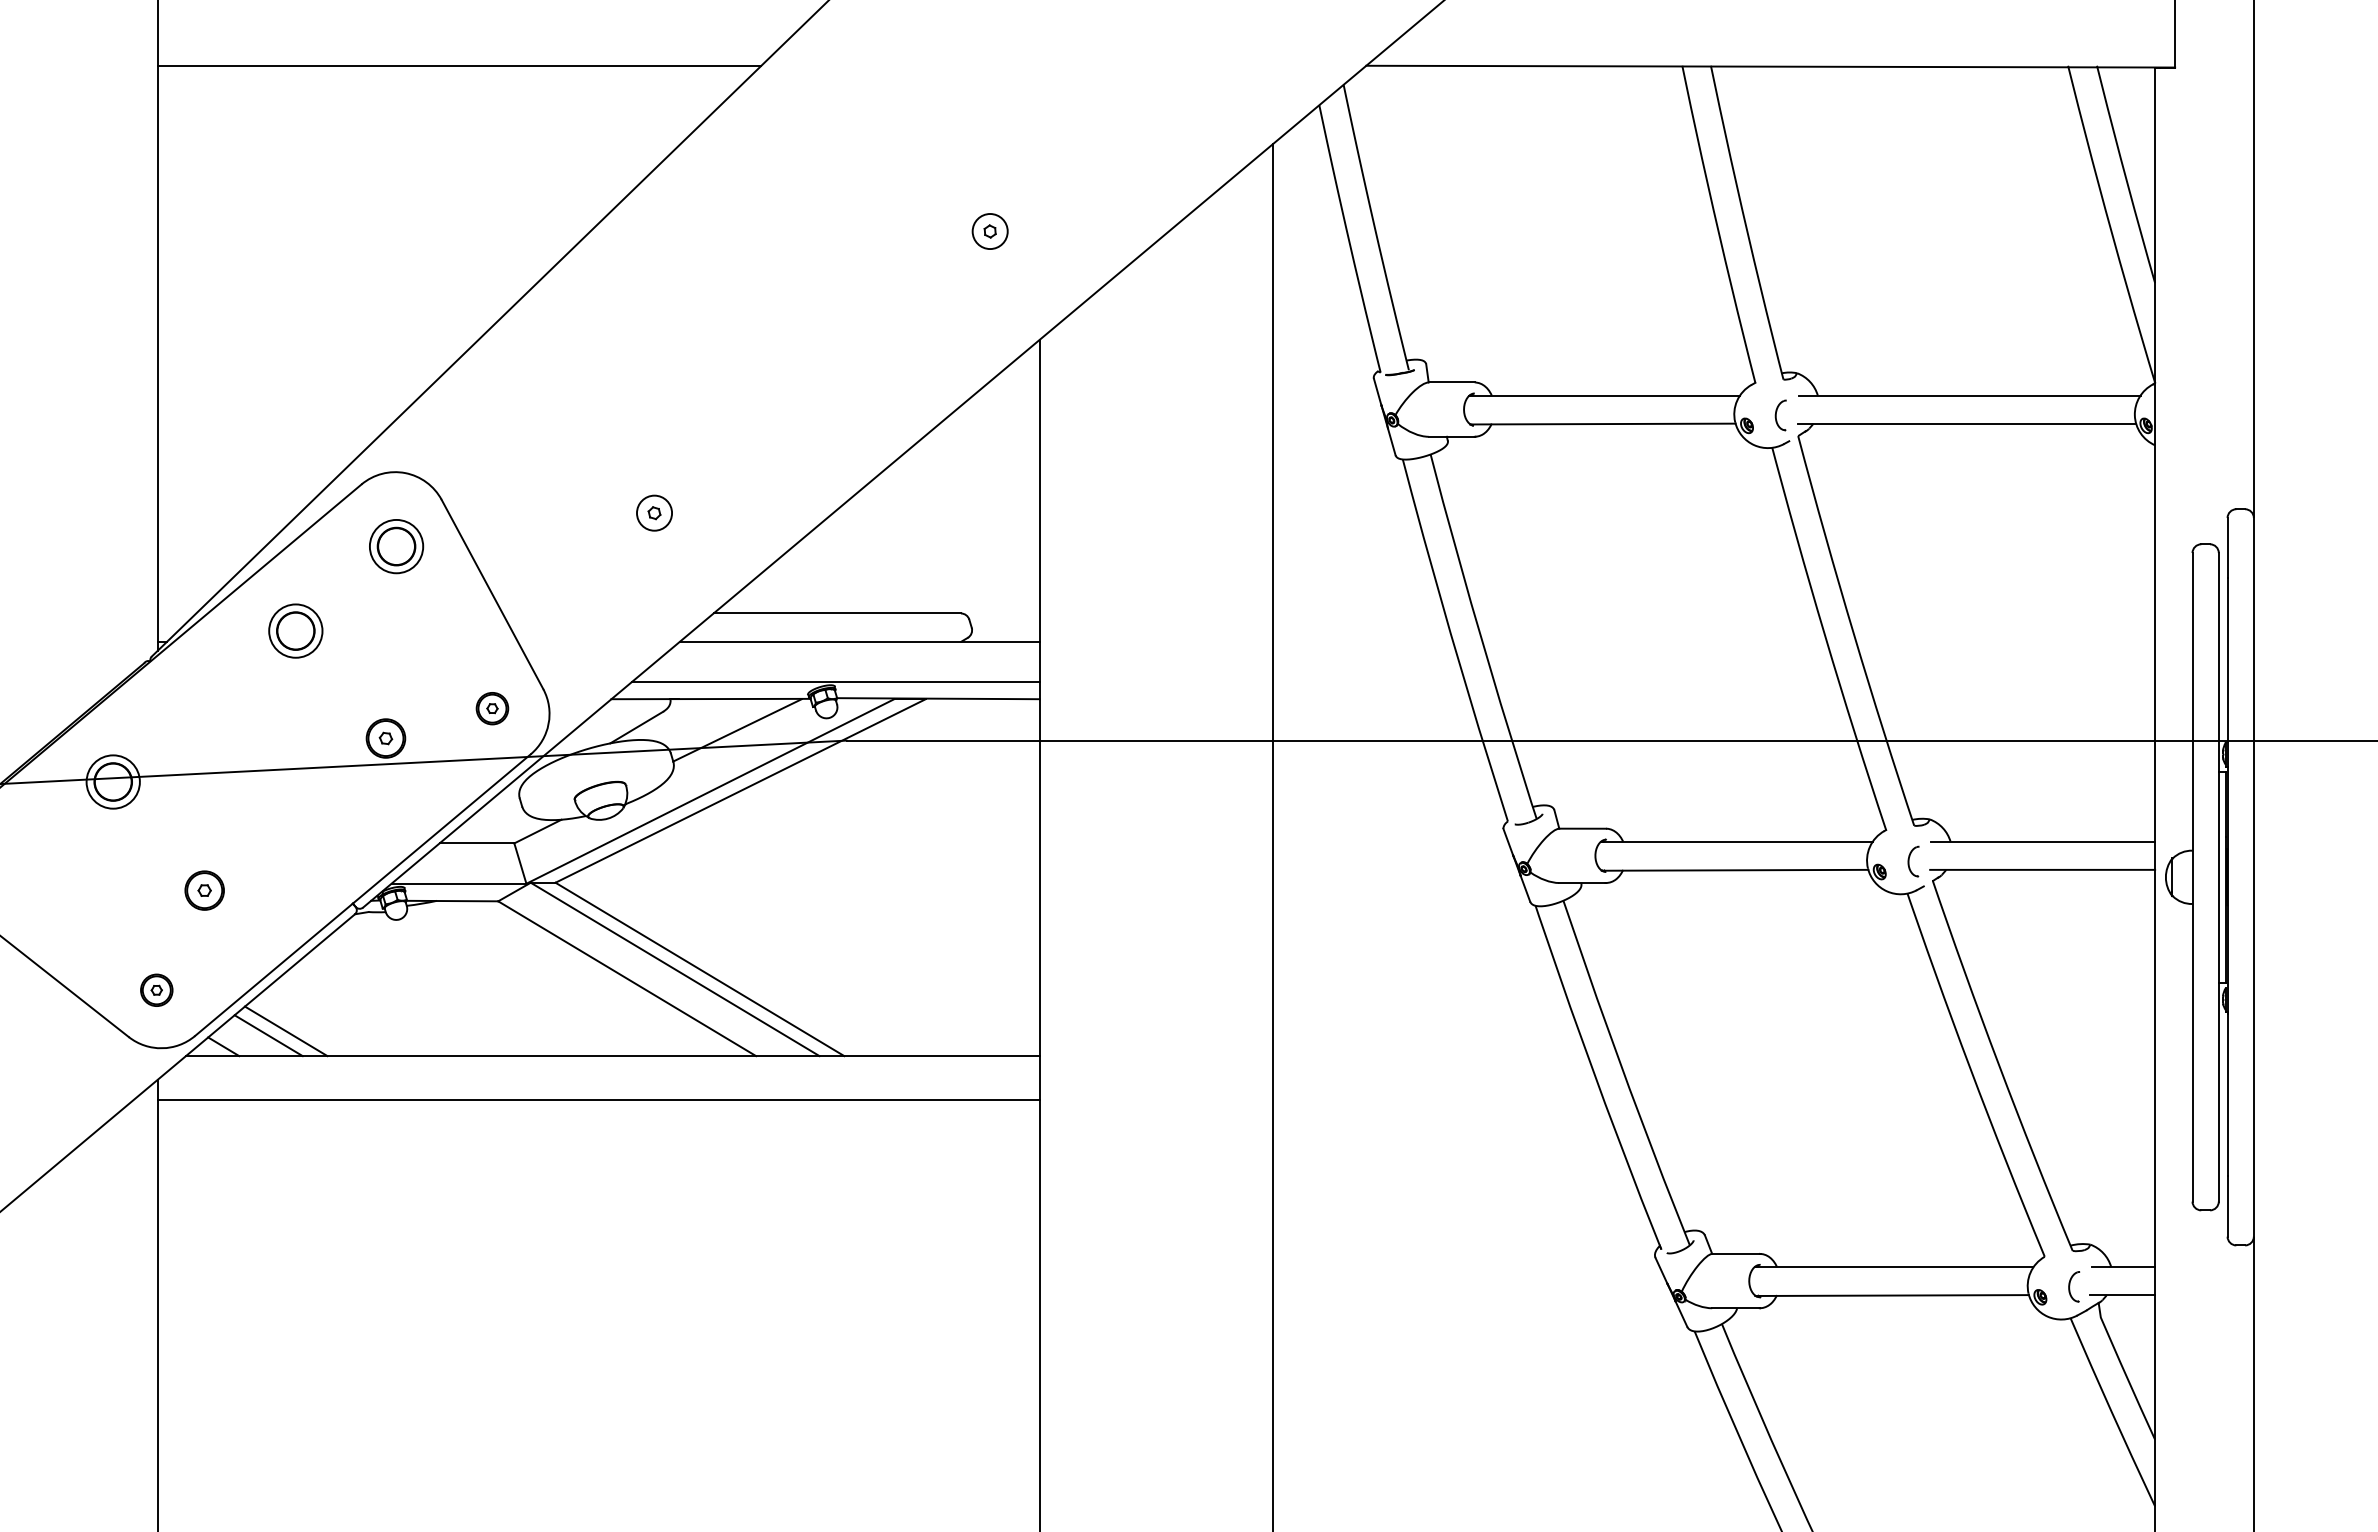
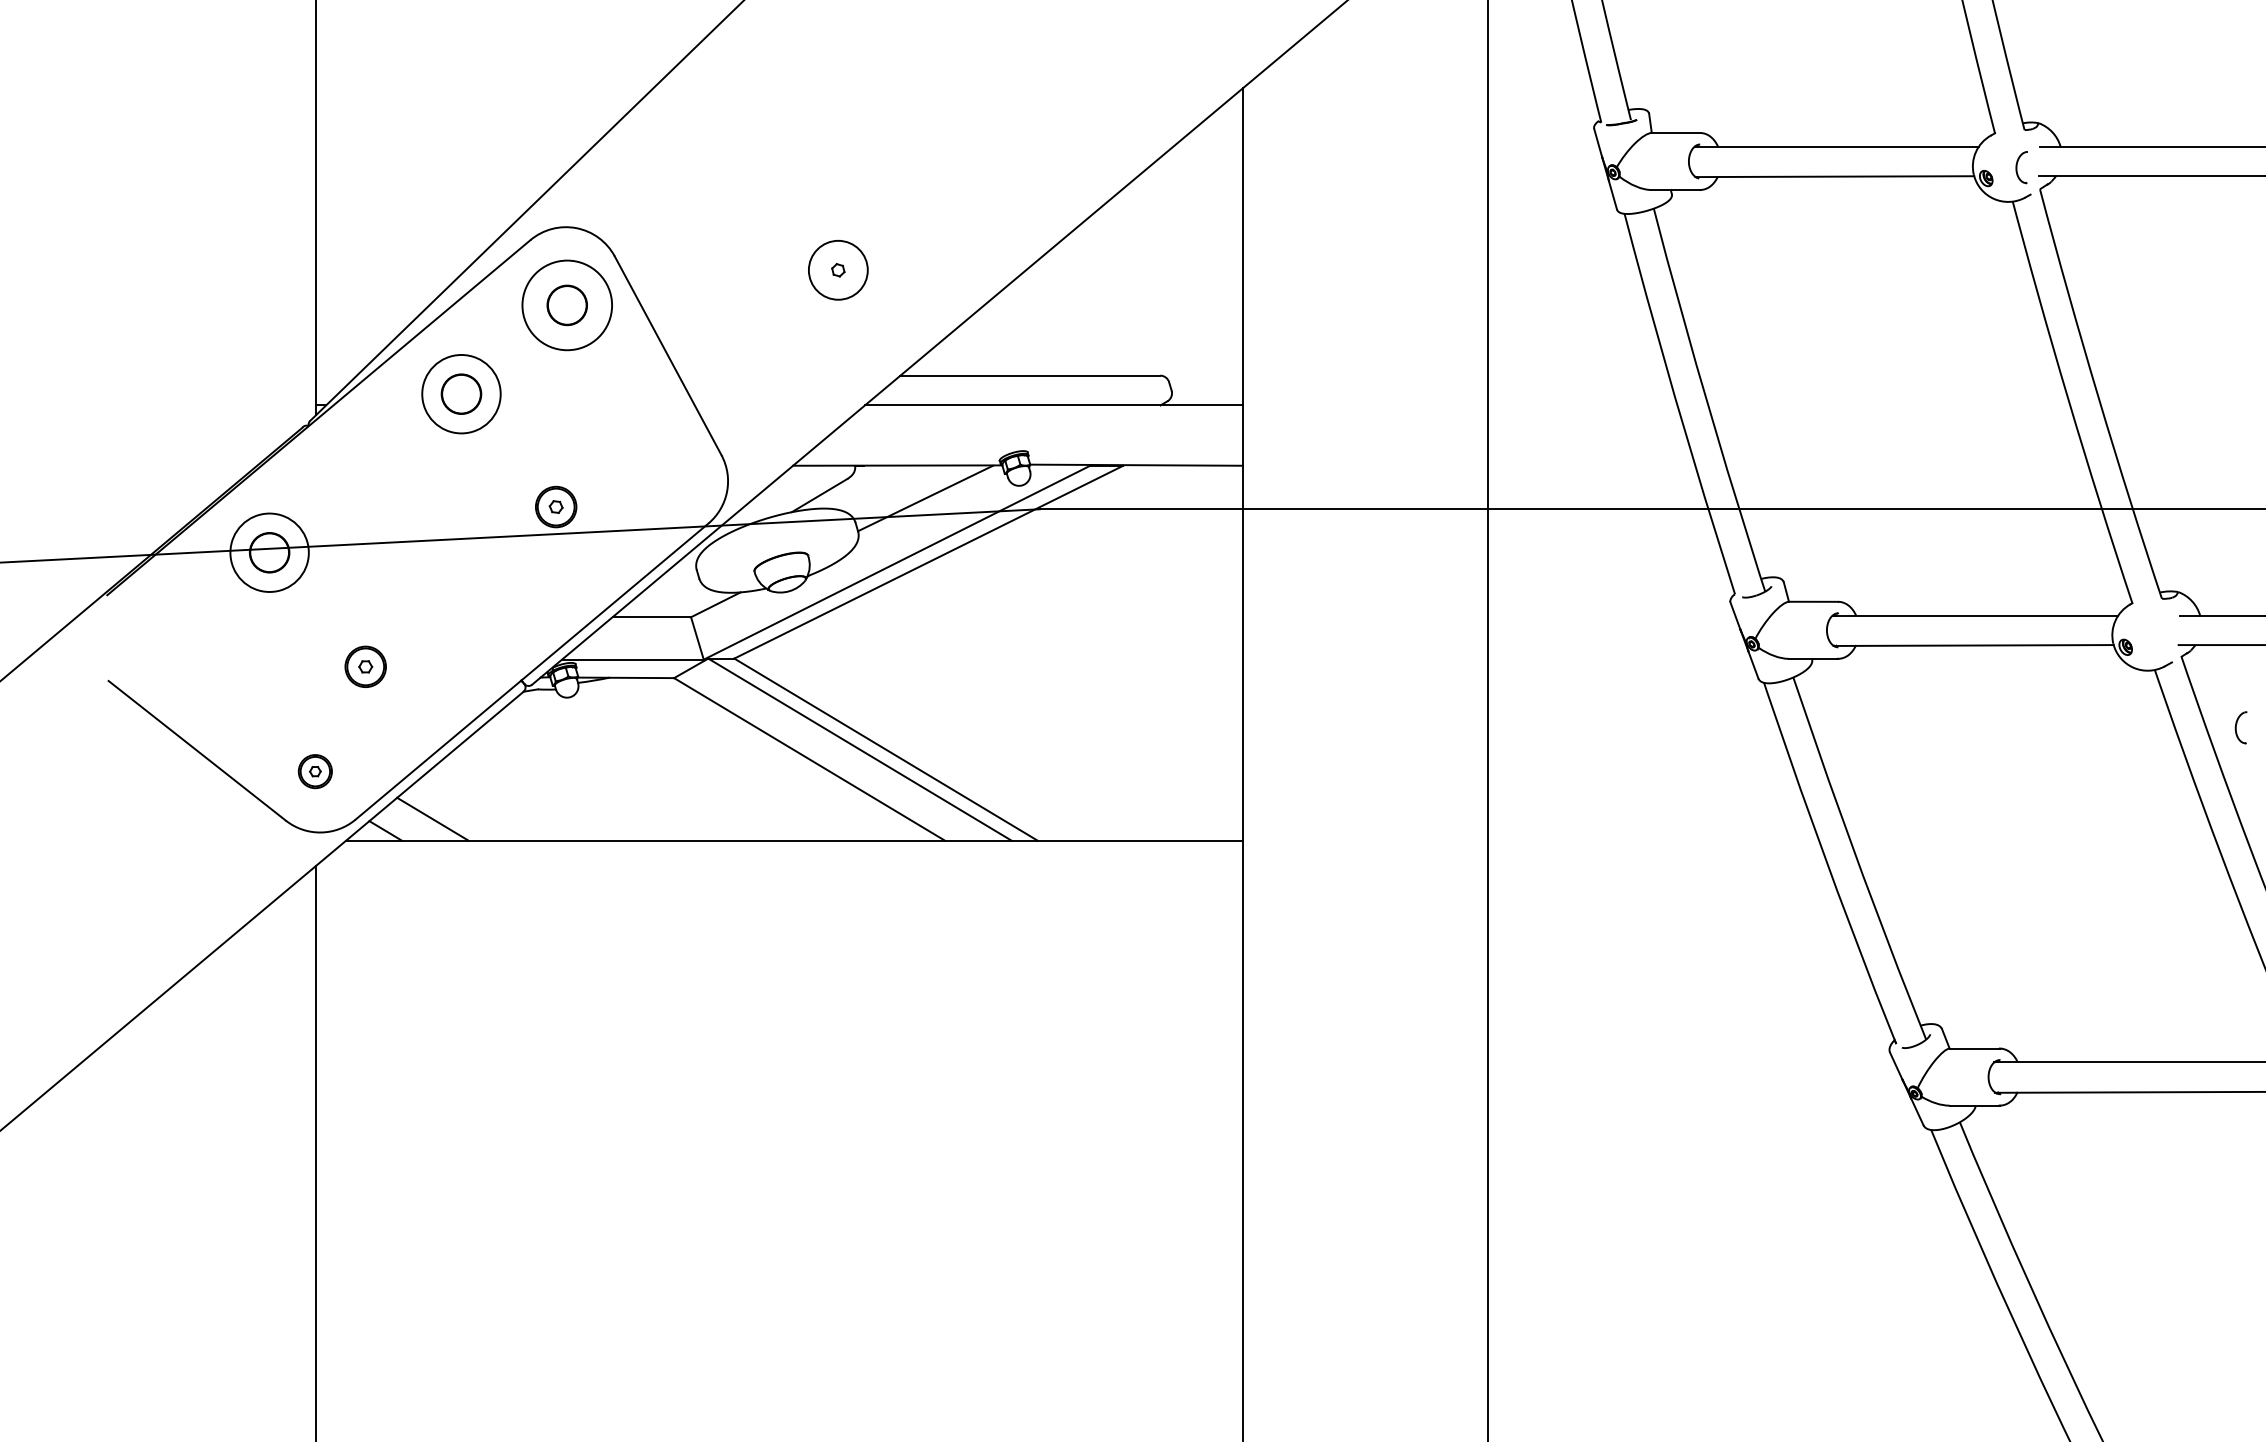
circle: (654, 512) -> (838, 269), size x1.6
circle: (396, 546) -> (567, 305), size x1.6
circle: (295, 630) -> (461, 393), size x1.4
line: (835, 682) -> (1028, 448), removed
part: (492, 708) -> (668, 475), removed
circle: (112, 781) -> (268, 552), size x1.4
part: (1913, 861) -> (2241, 727), moved
line: (286, 1031) -> (451, 814), removed
line: (598, 1099) -> (779, 886), removed

